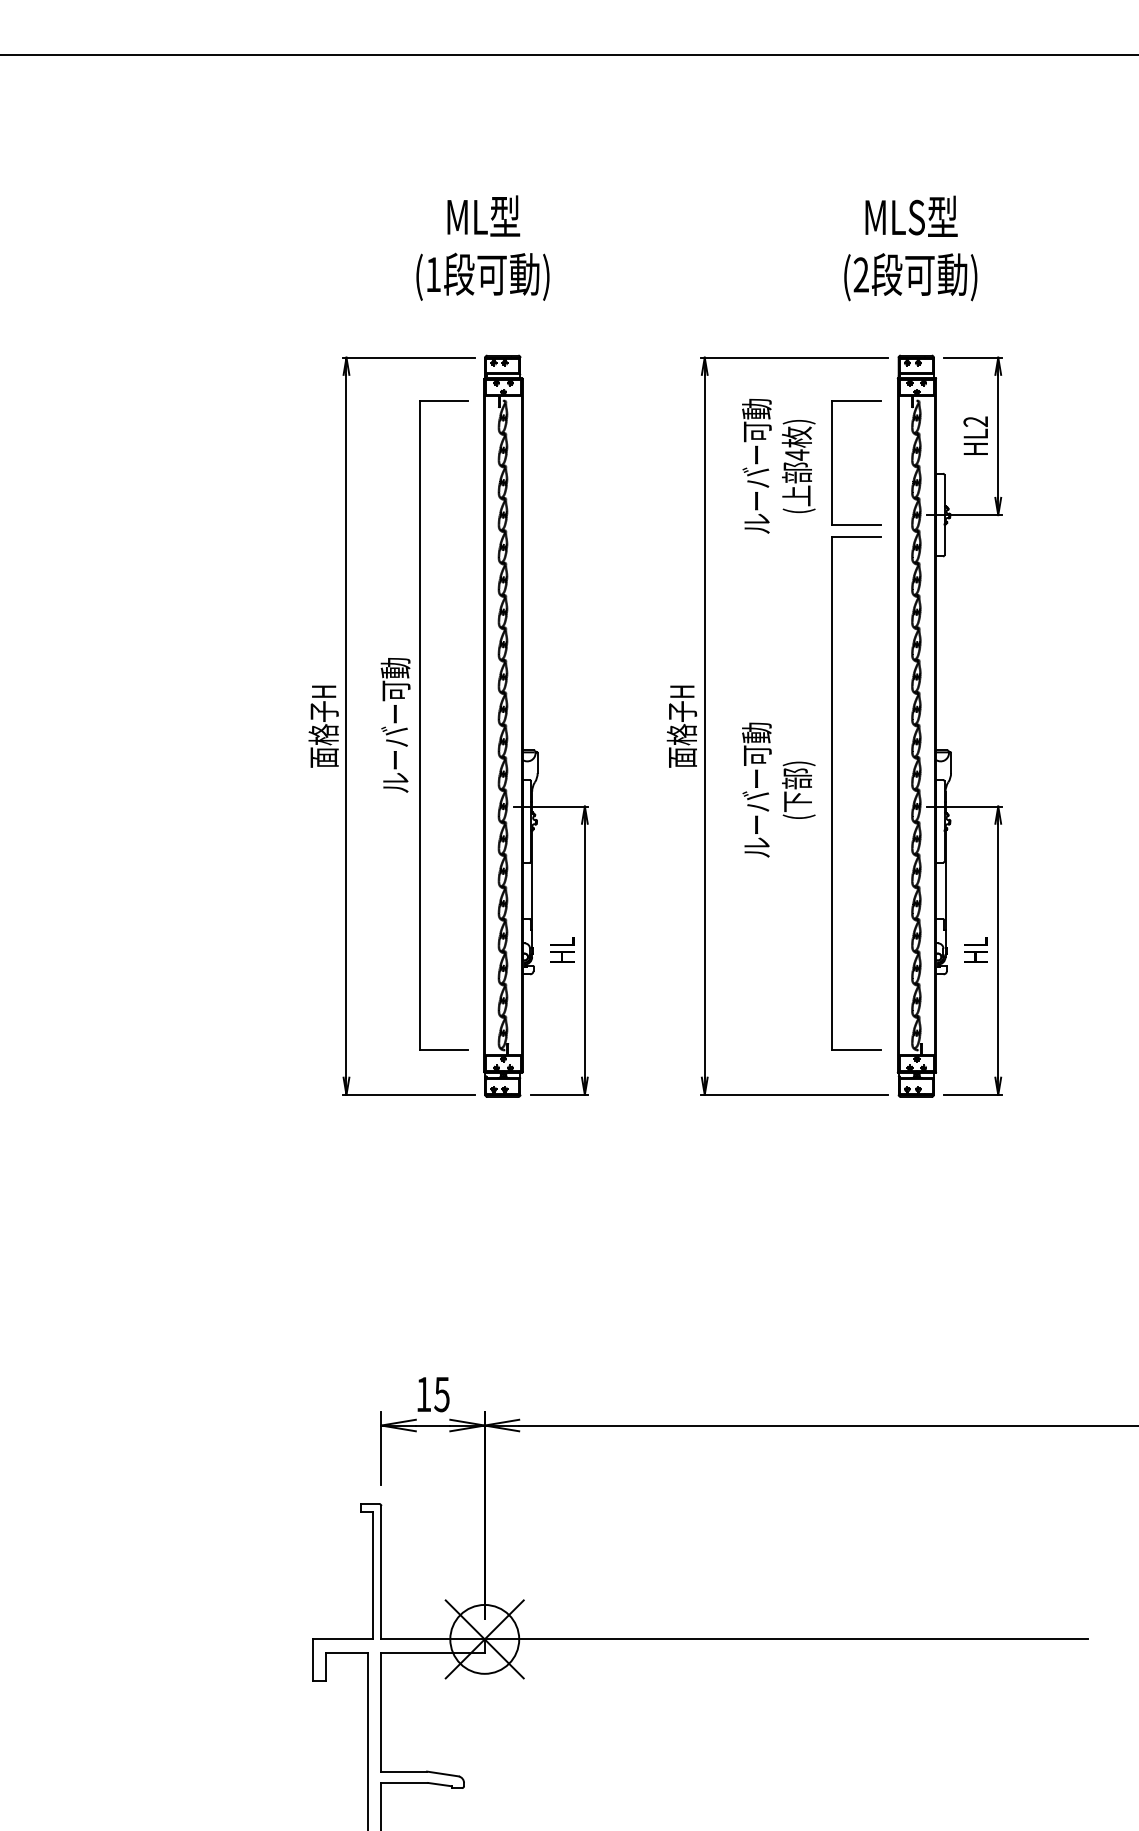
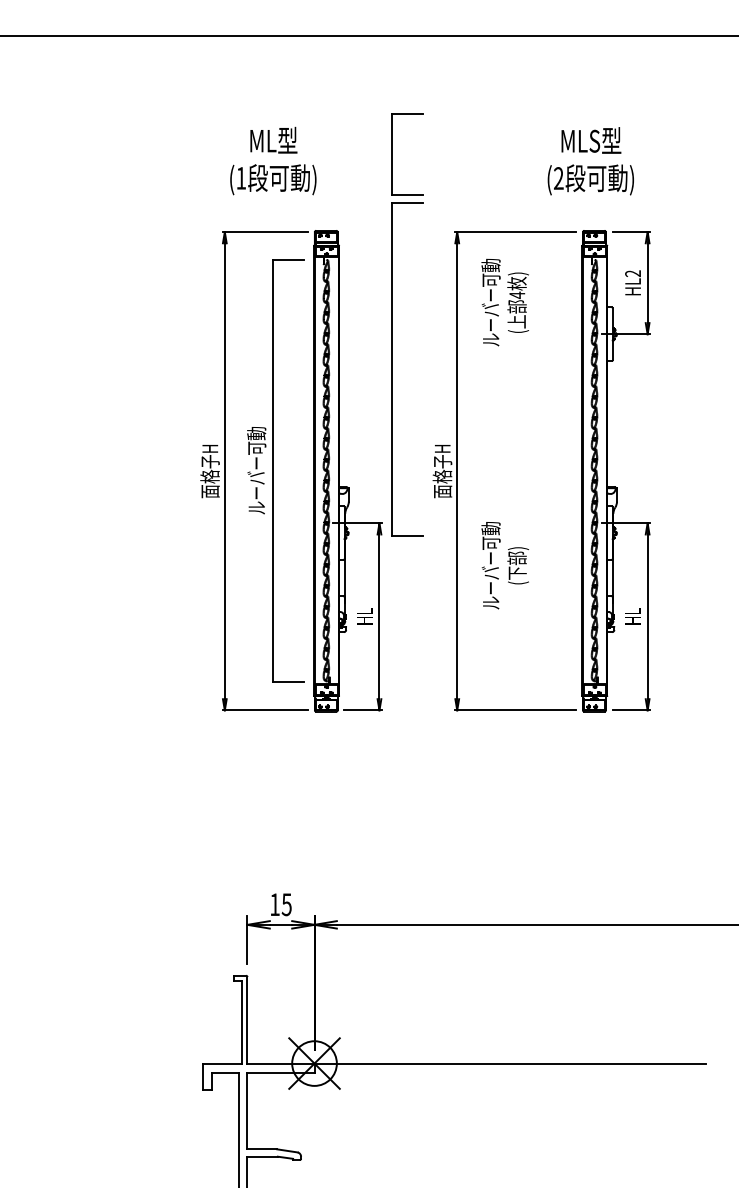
text: (483, 247) -> (273, 160), moved
part: (833, 725) -> (392, 324), moved
text: (777, 789) -> (504, 565), moved

